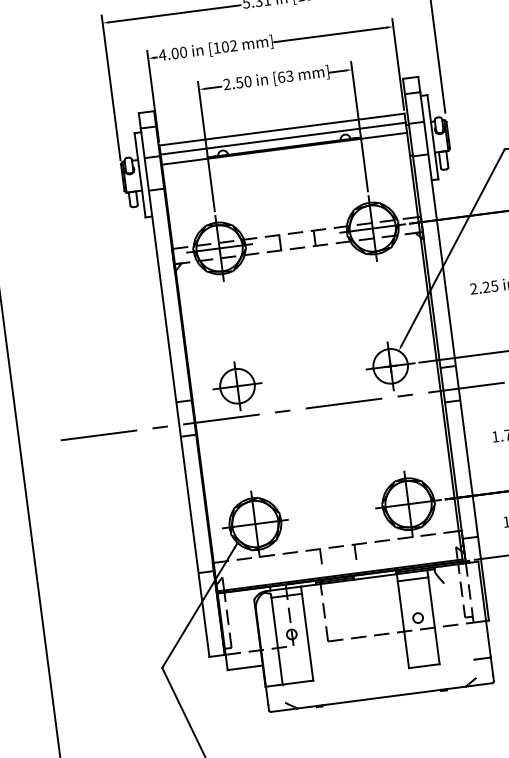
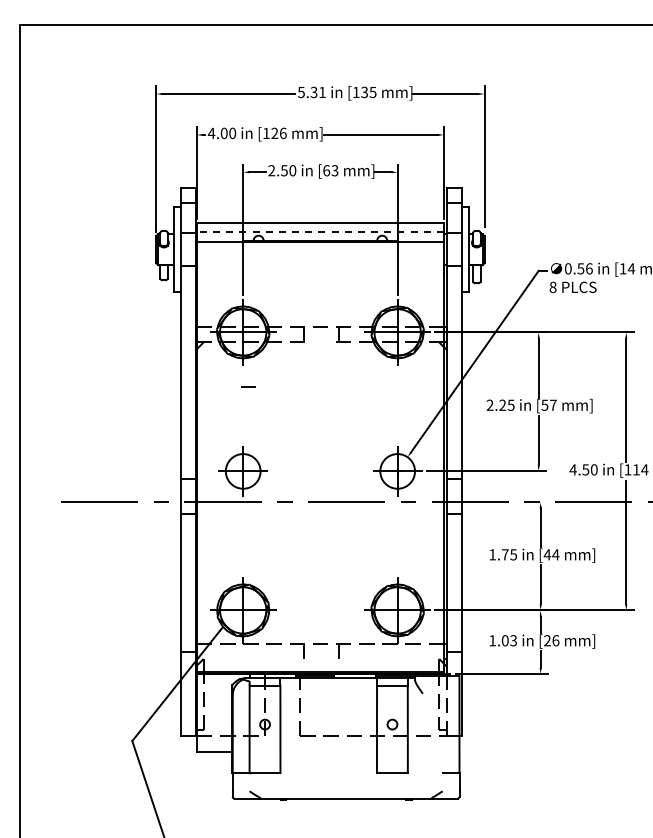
text: (228, 46) -> (278, 133), [102 -> [126
line: (283, 138) -> (320, 231), solid -> dashed
line: (297, 247) -> (248, 386), moved

